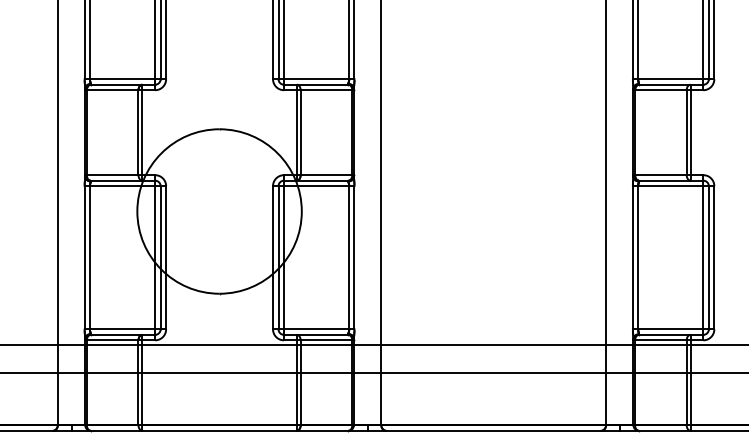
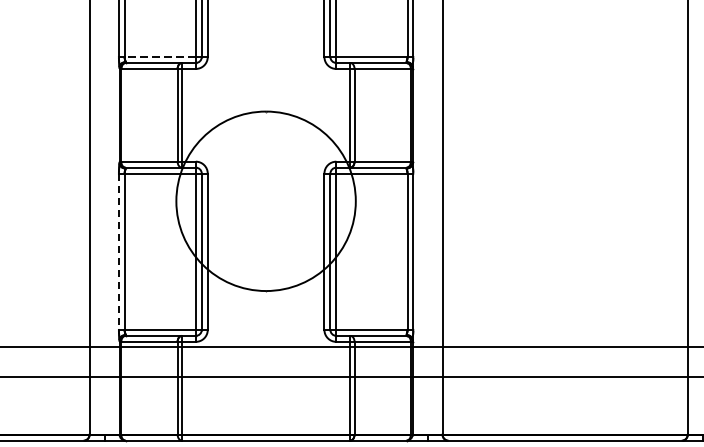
line: (122, 79) -> (160, 57), solid -> dashed
line: (84, 257) -> (118, 251), solid -> dashed

